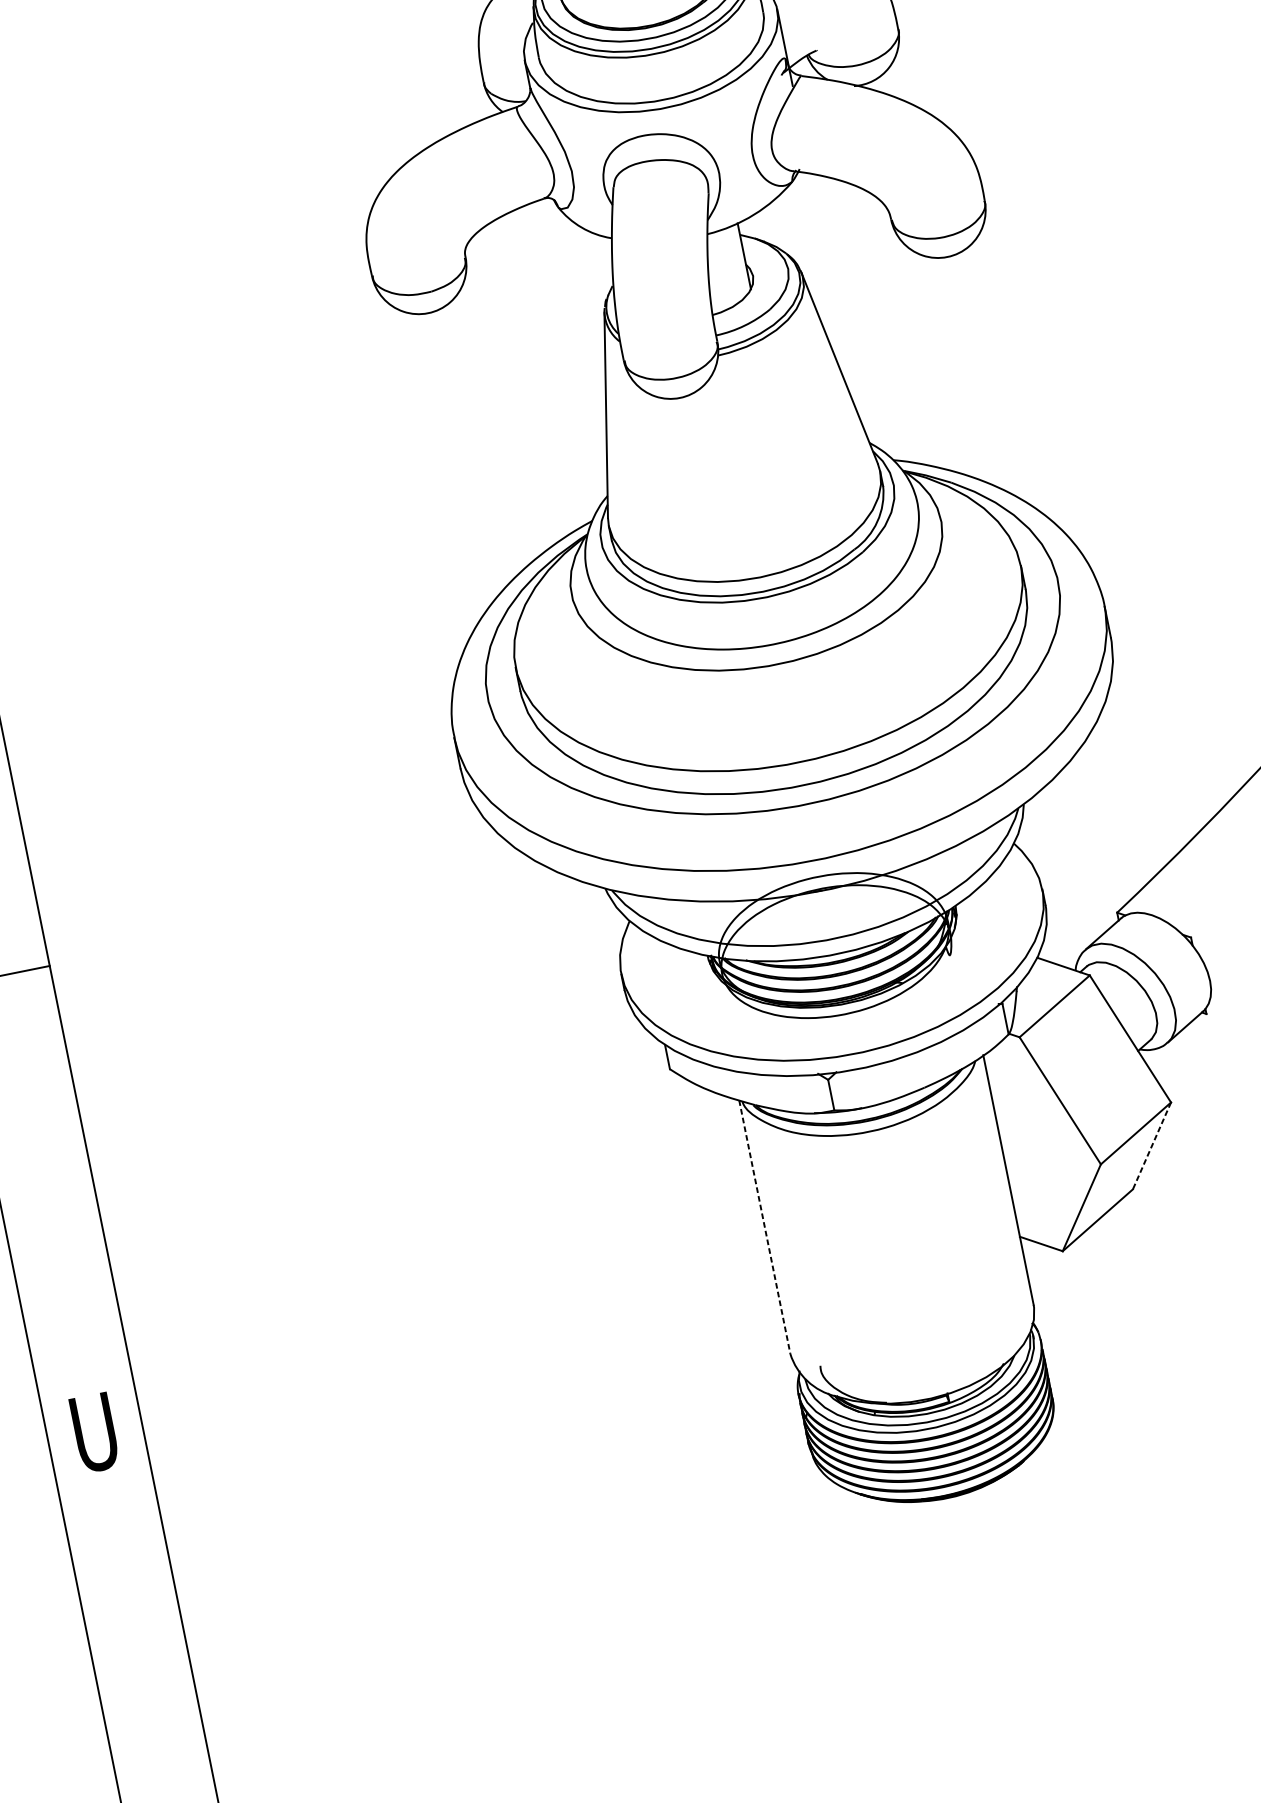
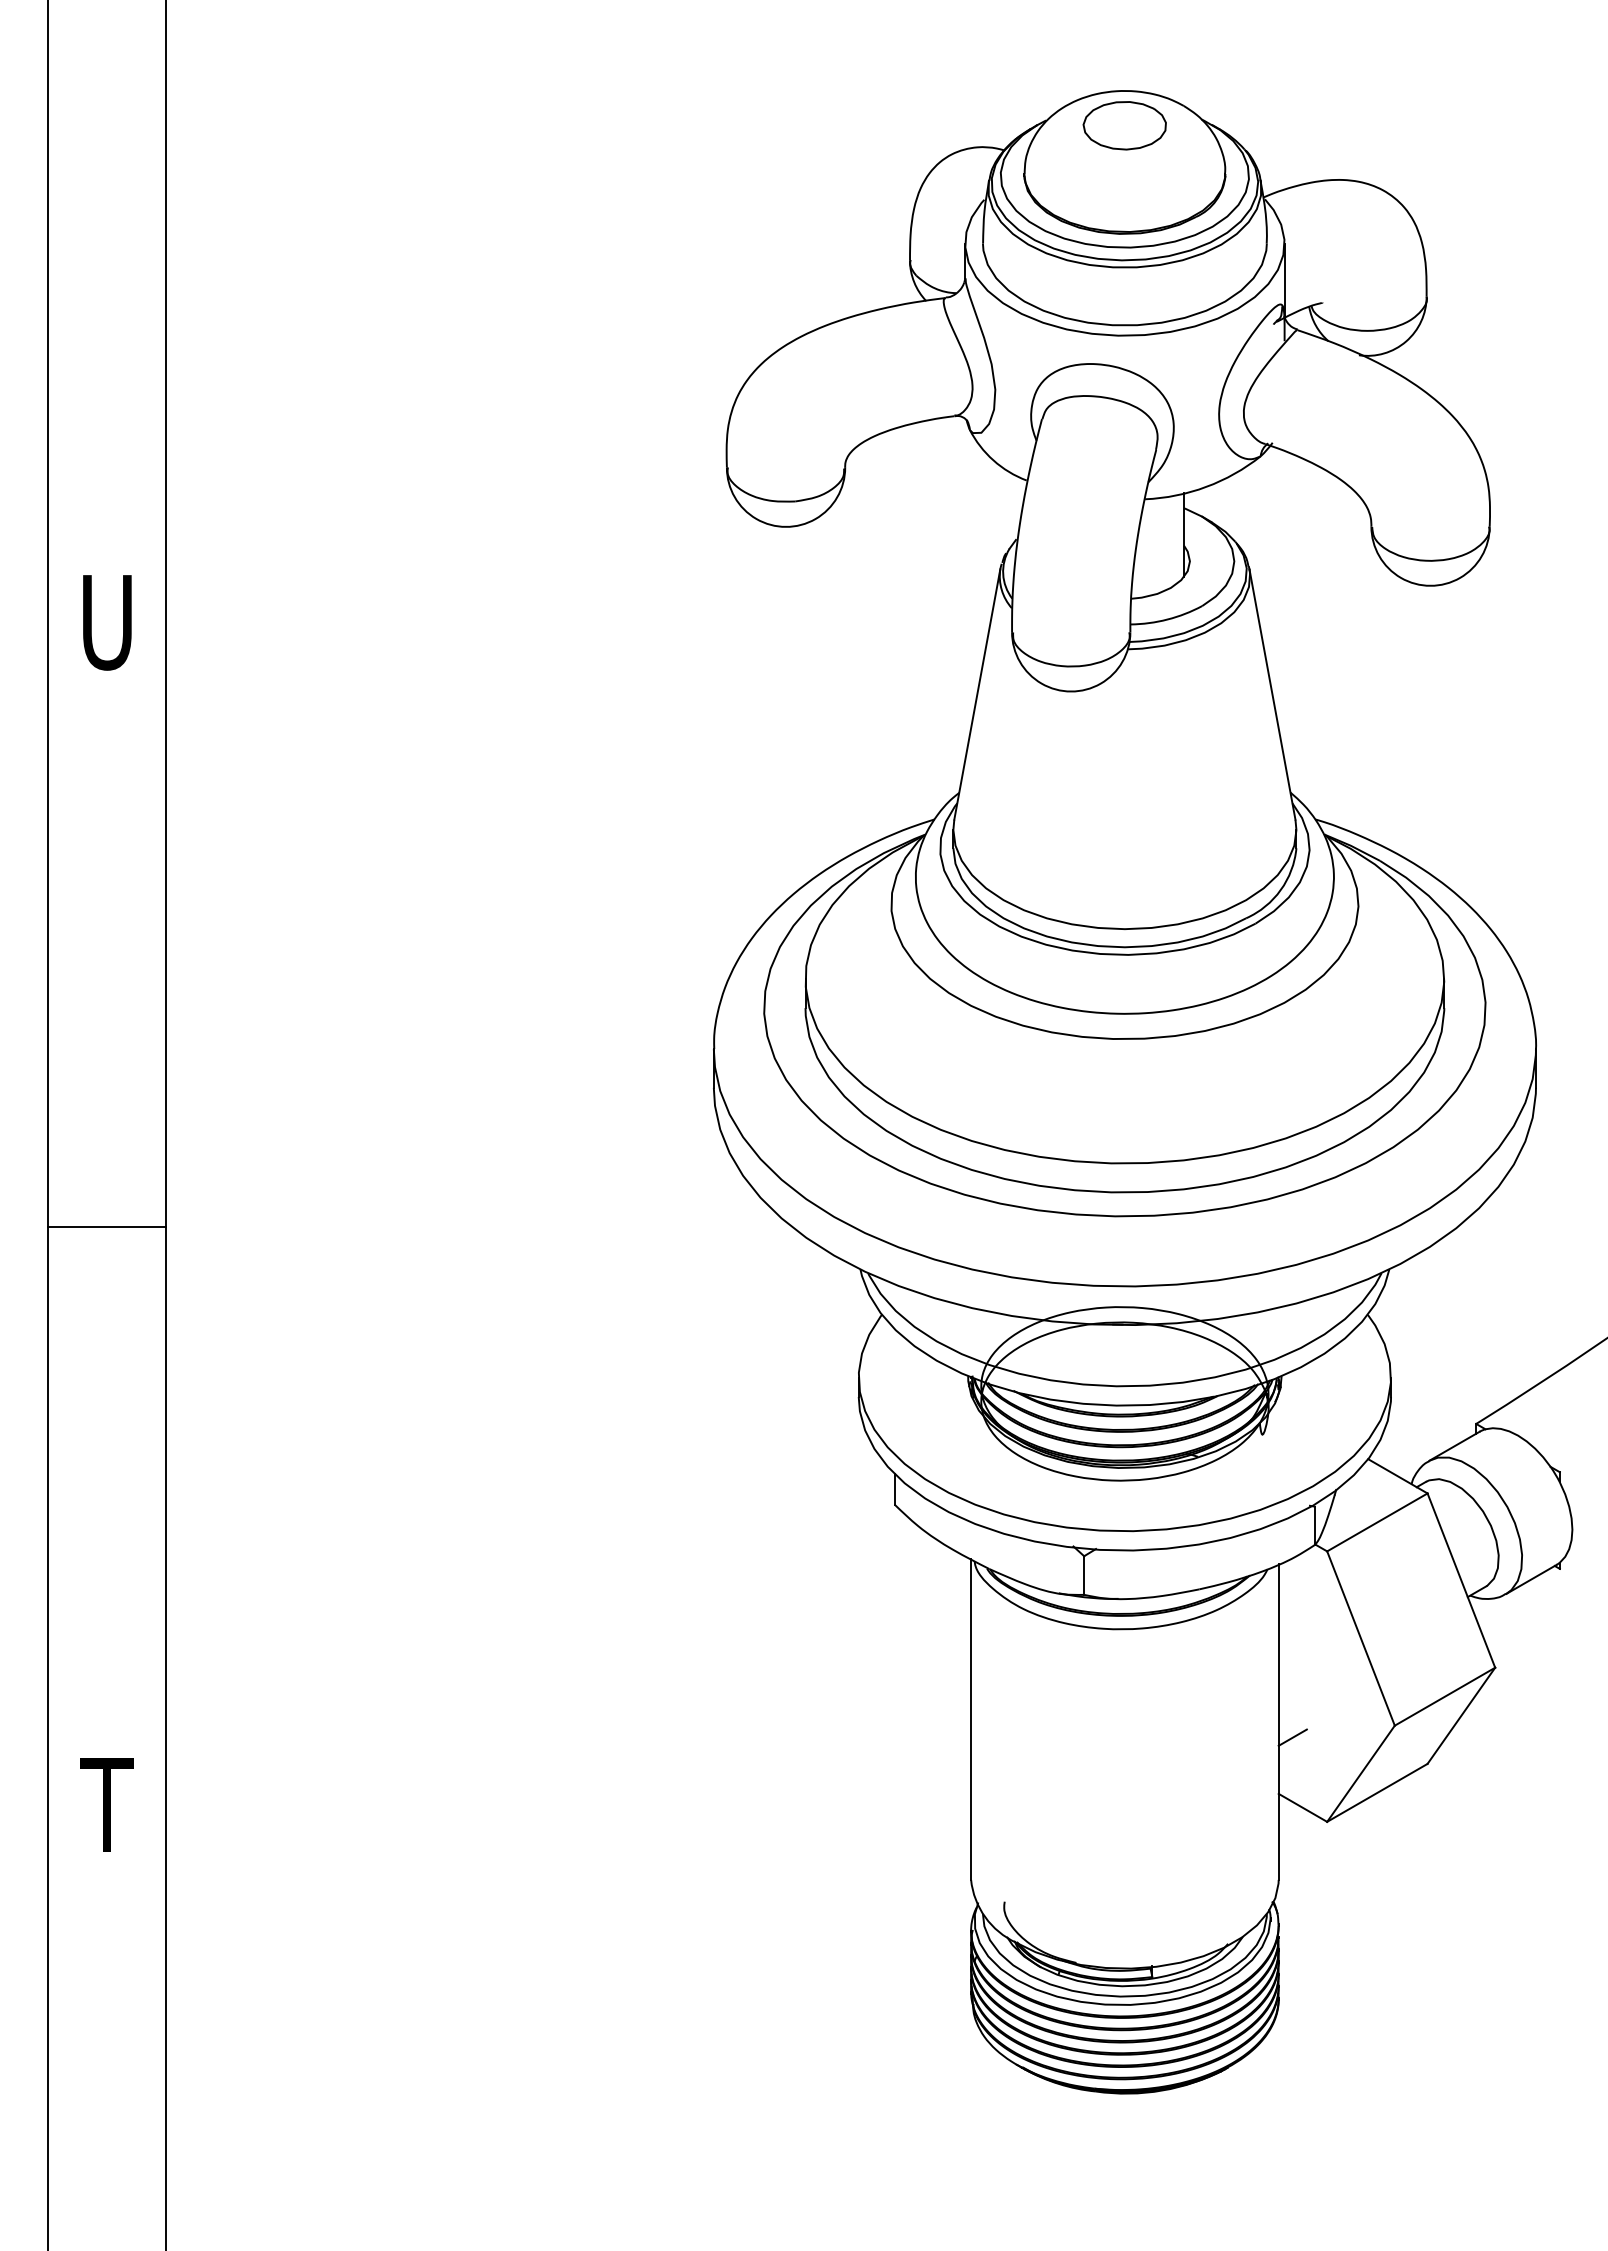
line: (1152, 1145) -> (1461, 1715), dashed -> solid
line: (1021, 1190) -> (1292, 1737), added
line: (765, 1227) -> (971, 1720), dashed -> solid
text: (94, 1432) -> (106, 1805), U -> T

